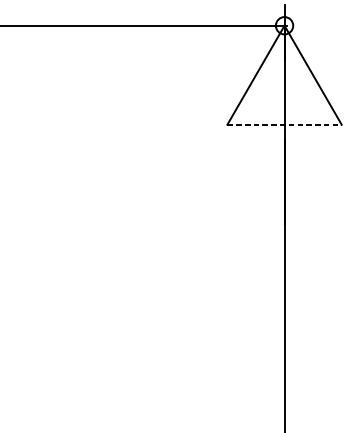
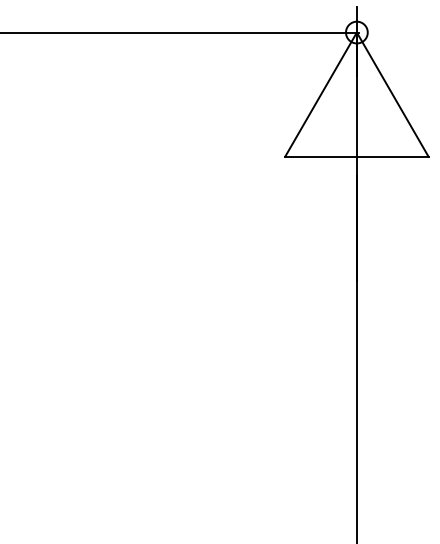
line: (284, 124) -> (356, 156), dashed -> solid

